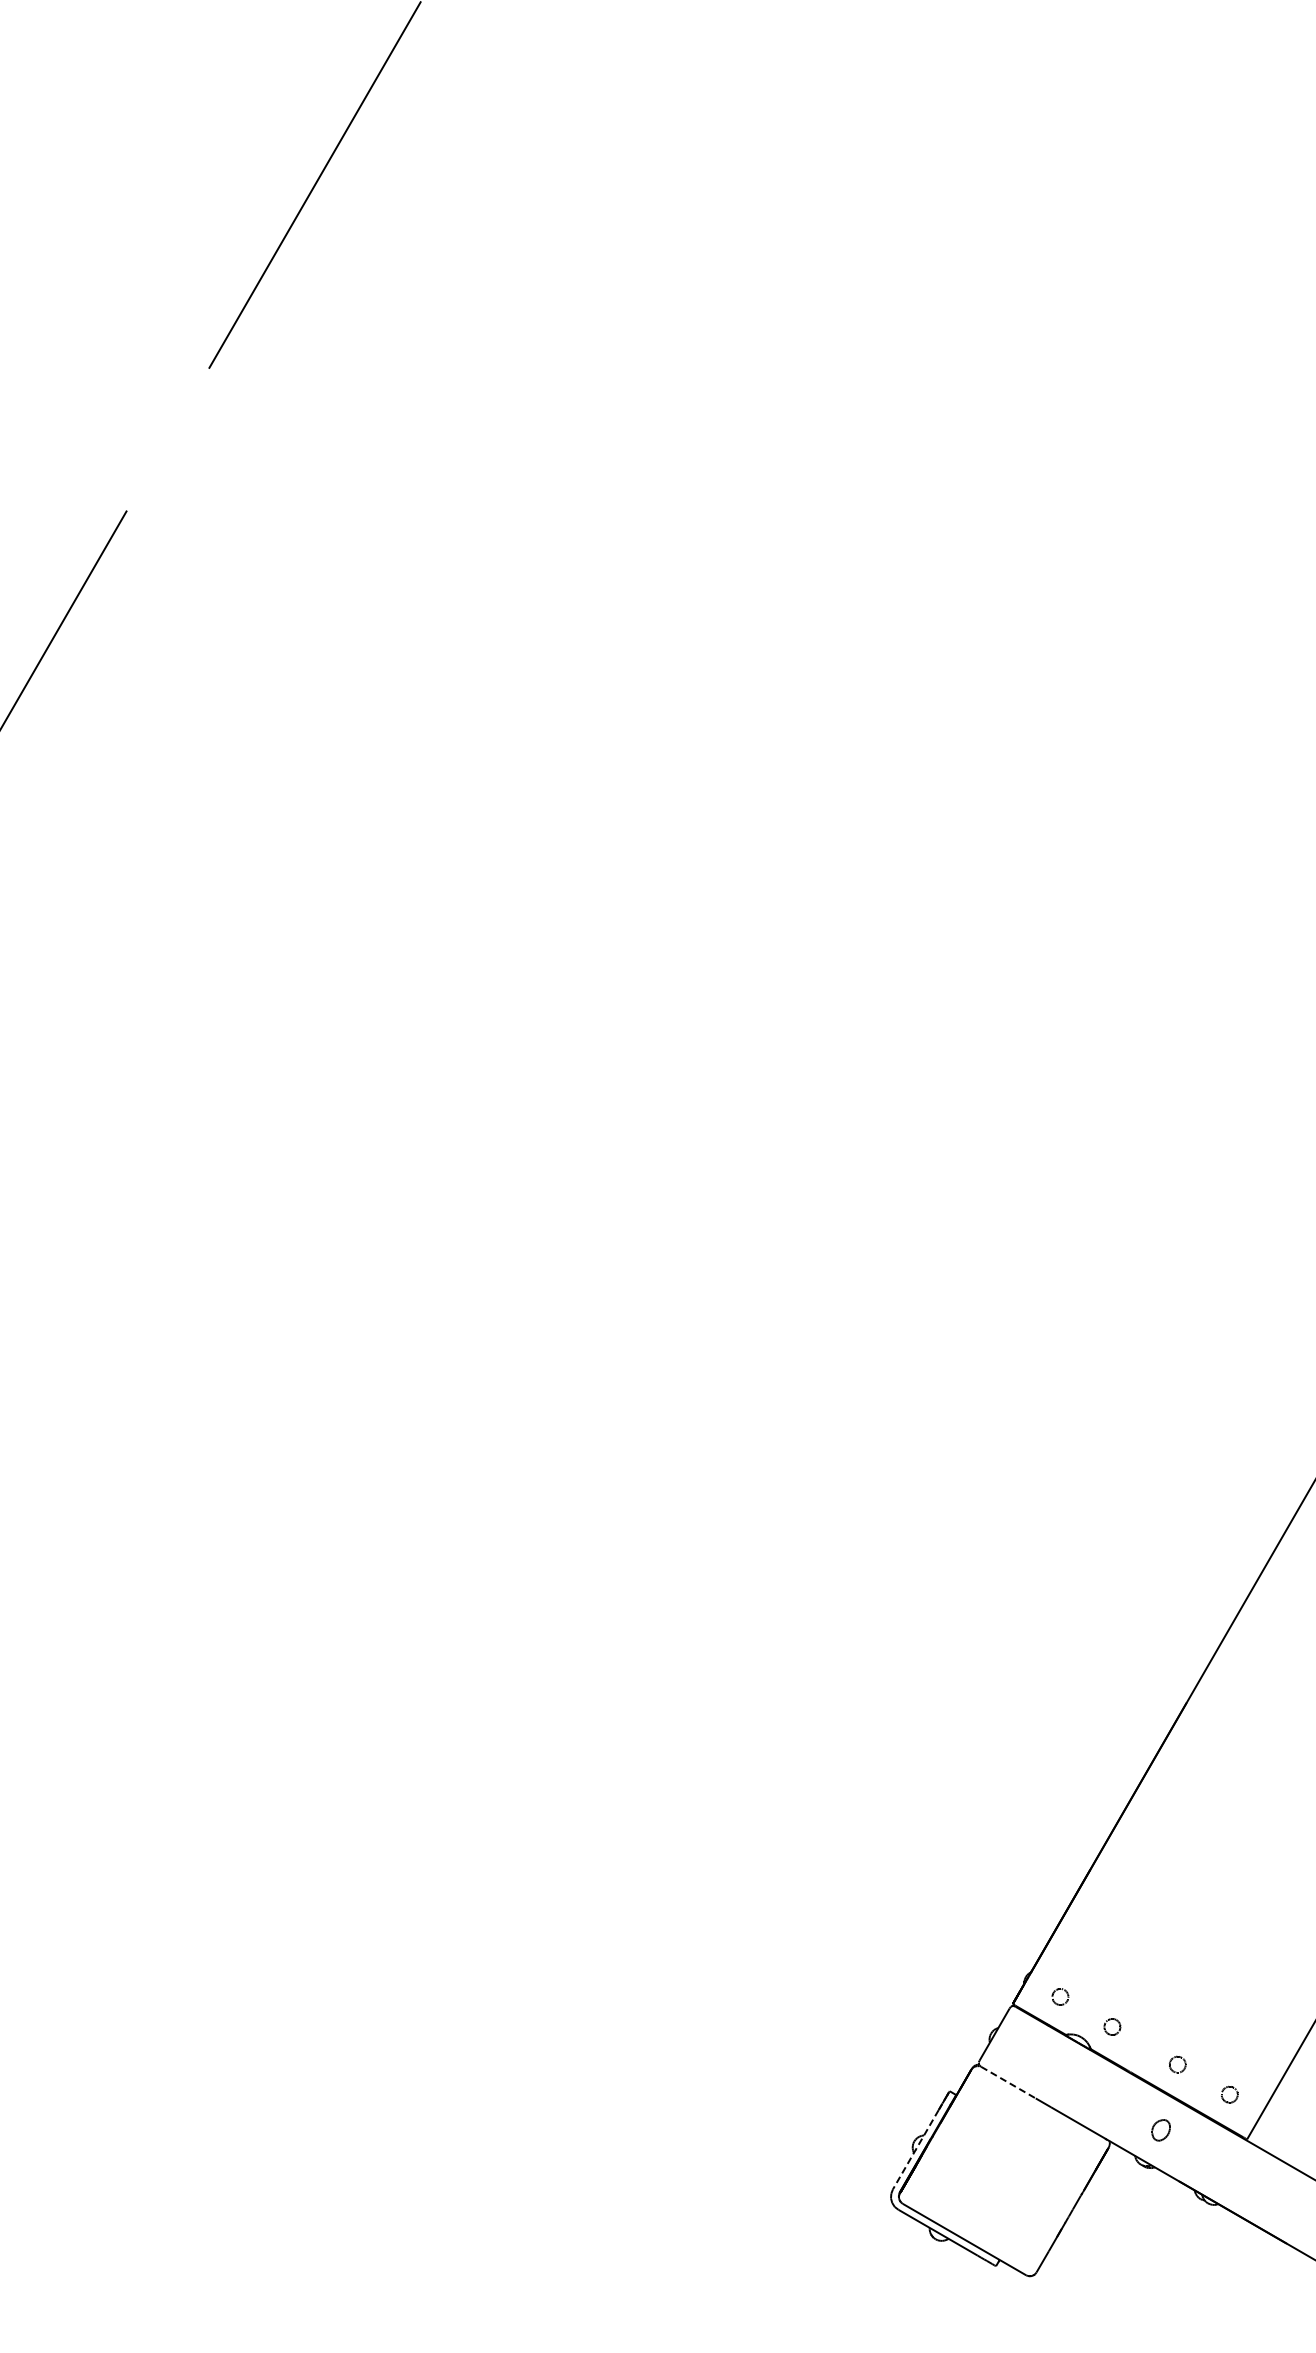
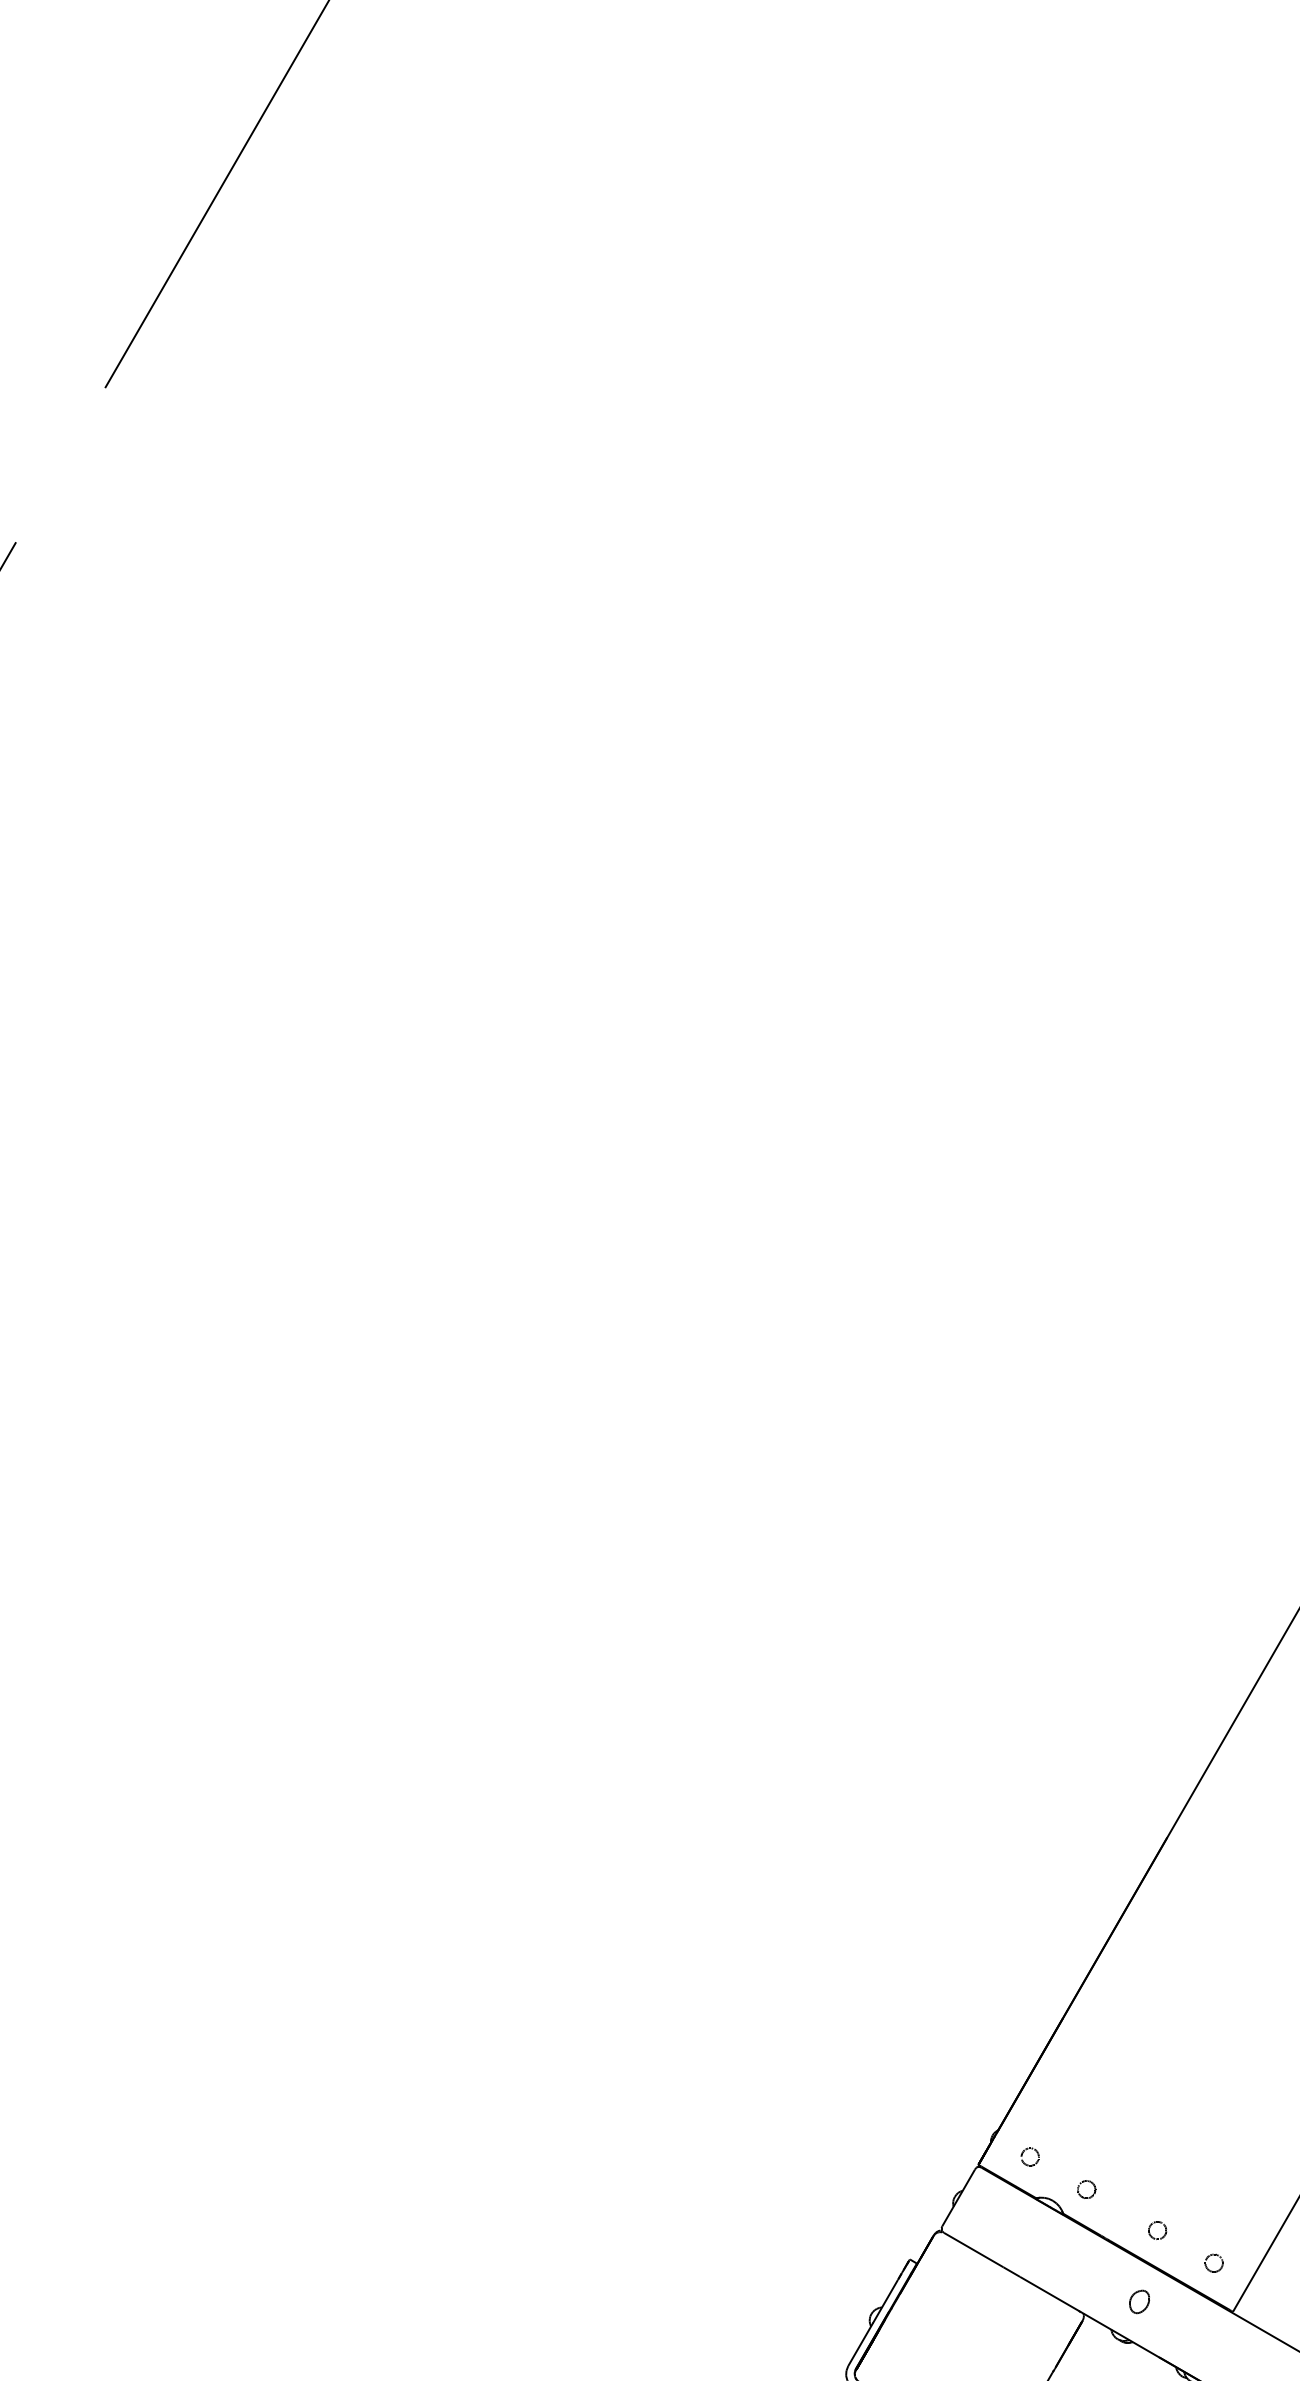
line: (1008, 2082) -> (973, 2249), dashed -> solid
line: (915, 2149) -> (872, 2322), dashed -> solid

